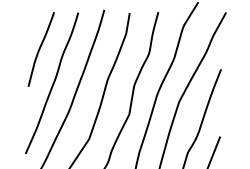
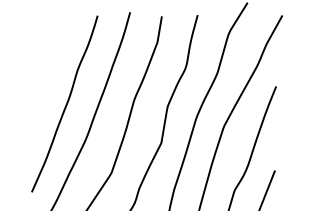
curve: (40, 49) -> (50, 61), removed

